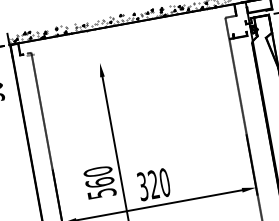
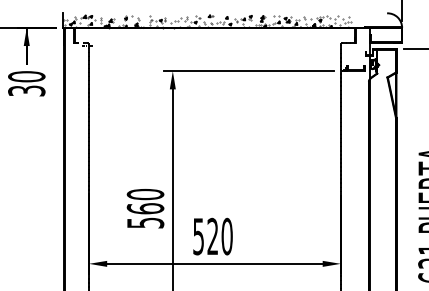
line: (158, 52) -> (248, 71), added
text: (99, 182) -> (145, 208), moved
text: (142, 185) -> (198, 235), 320 -> 520

